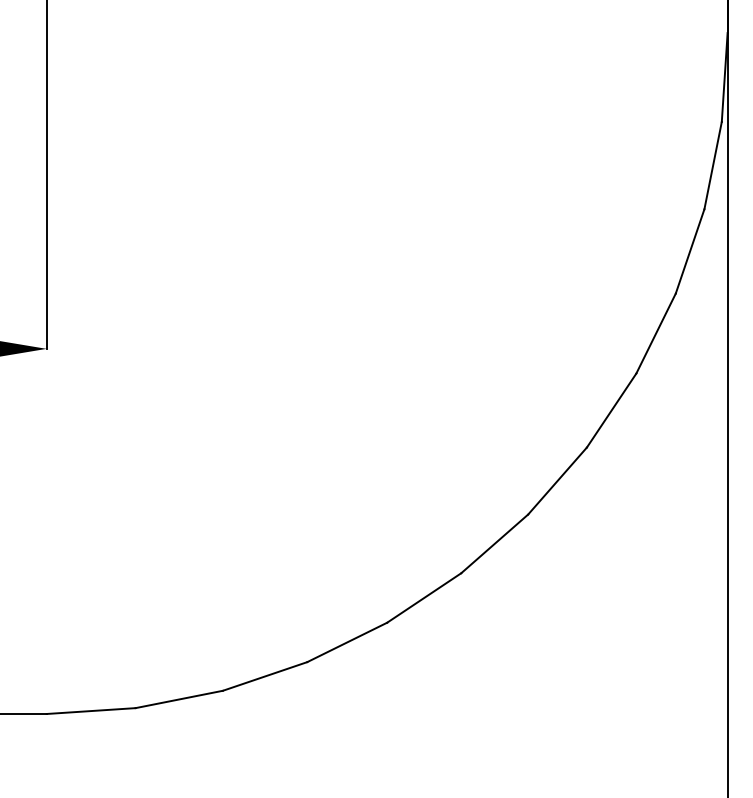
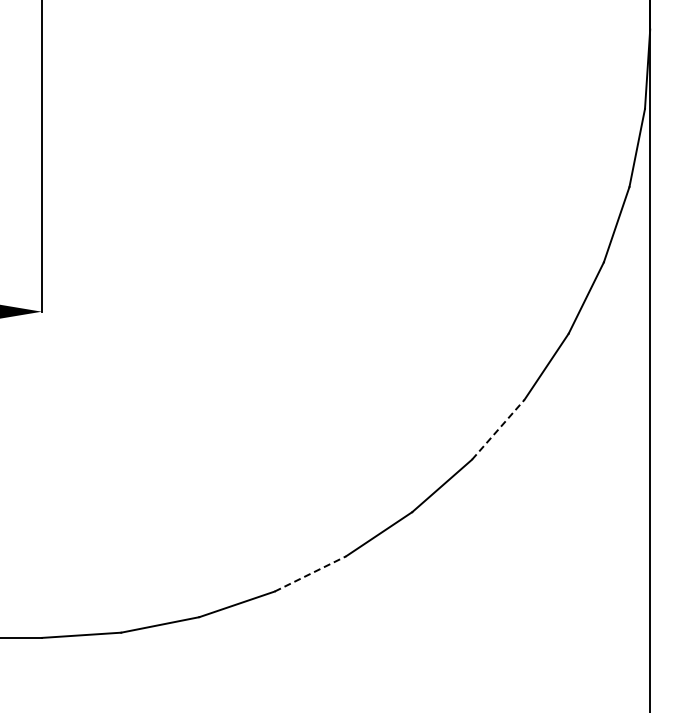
line: (557, 480) -> (498, 429), solid -> dashed
line: (347, 643) -> (310, 574), solid -> dashed

